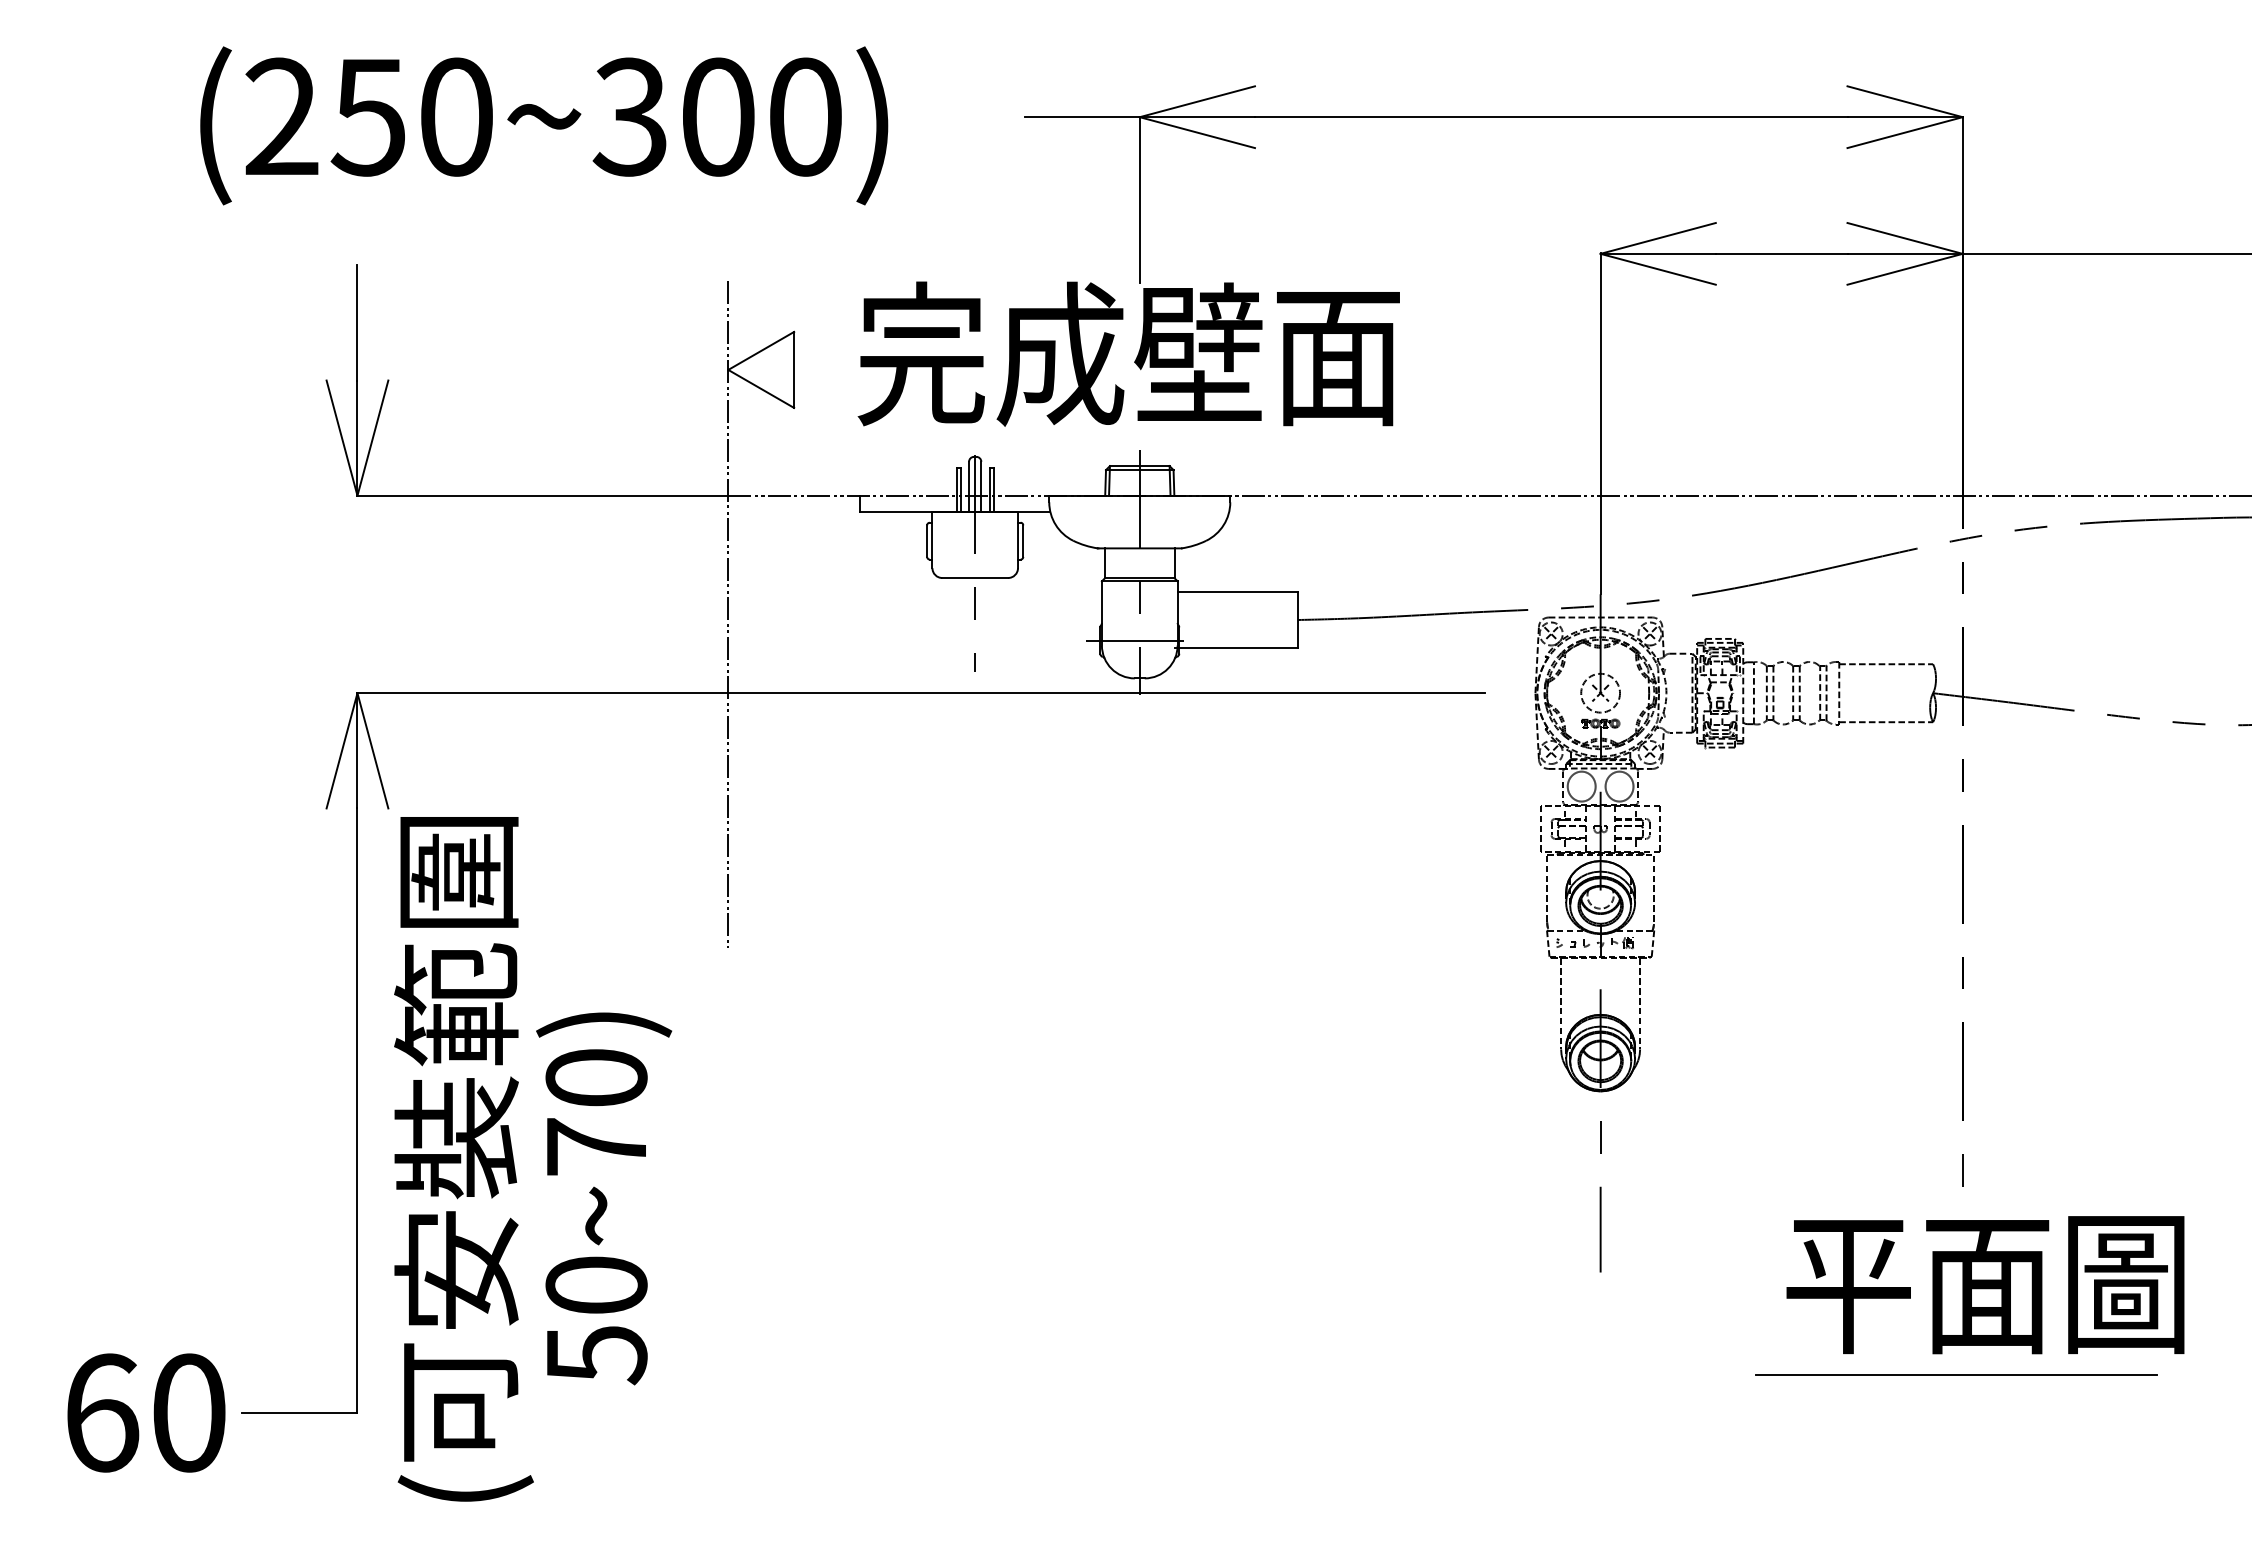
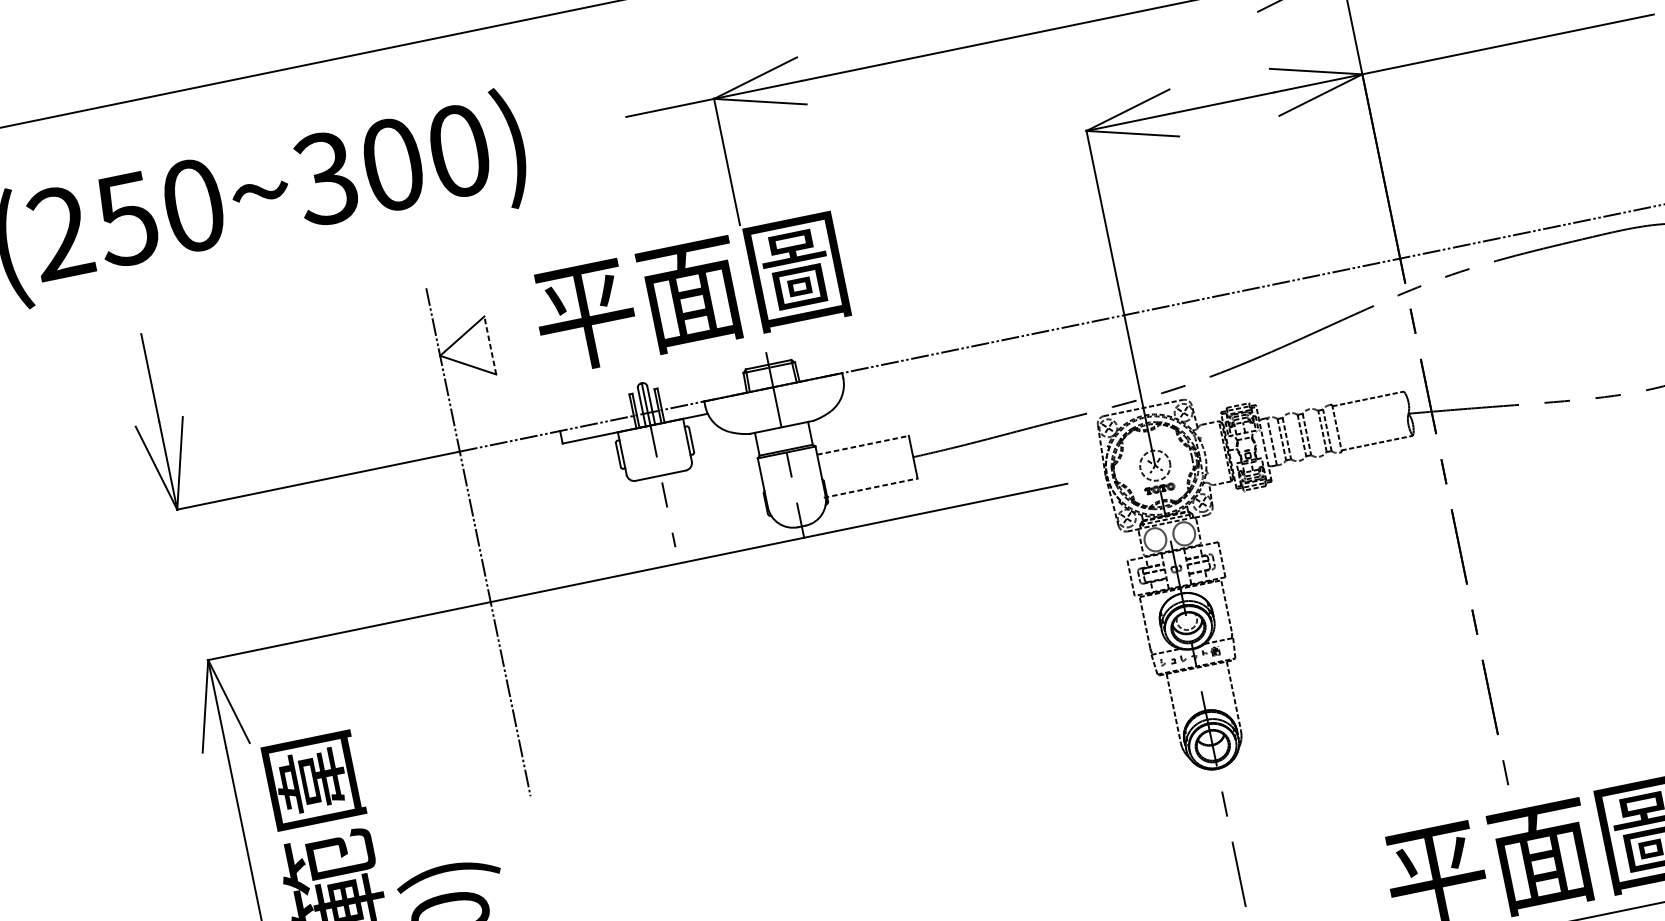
text: (1128, 353) -> (742, 280), 完成壁面 -> 平面圖
line: (794, 369) -> (490, 345), solid -> dashed
line: (1238, 592) -> (863, 445), solid -> dashed
line: (1139, 640) -> (795, 497), removed
line: (1236, 647) -> (870, 487), solid -> dashed

